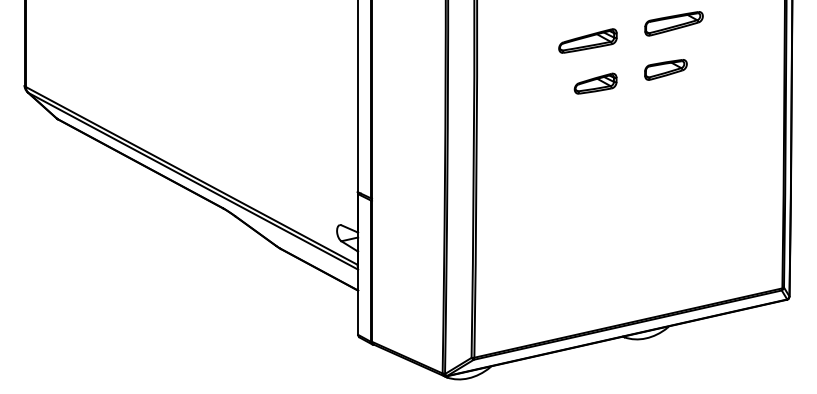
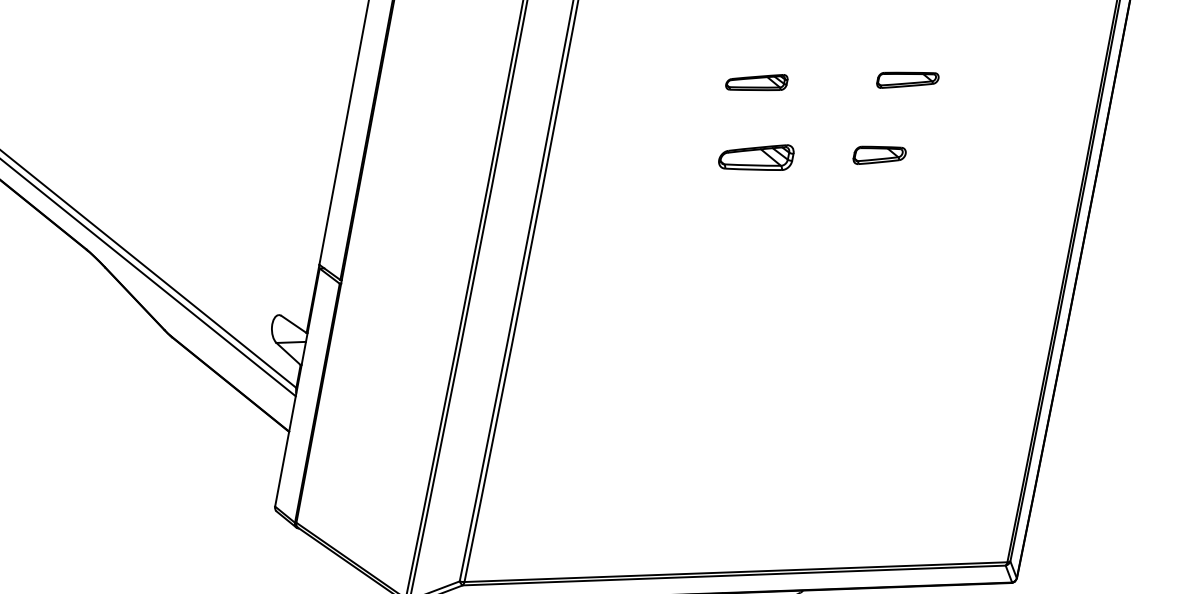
part: (673, 23) -> (907, 79), size x0.6
part: (587, 40) -> (756, 81), size x0.6
part: (665, 69) -> (878, 155), size x0.7

